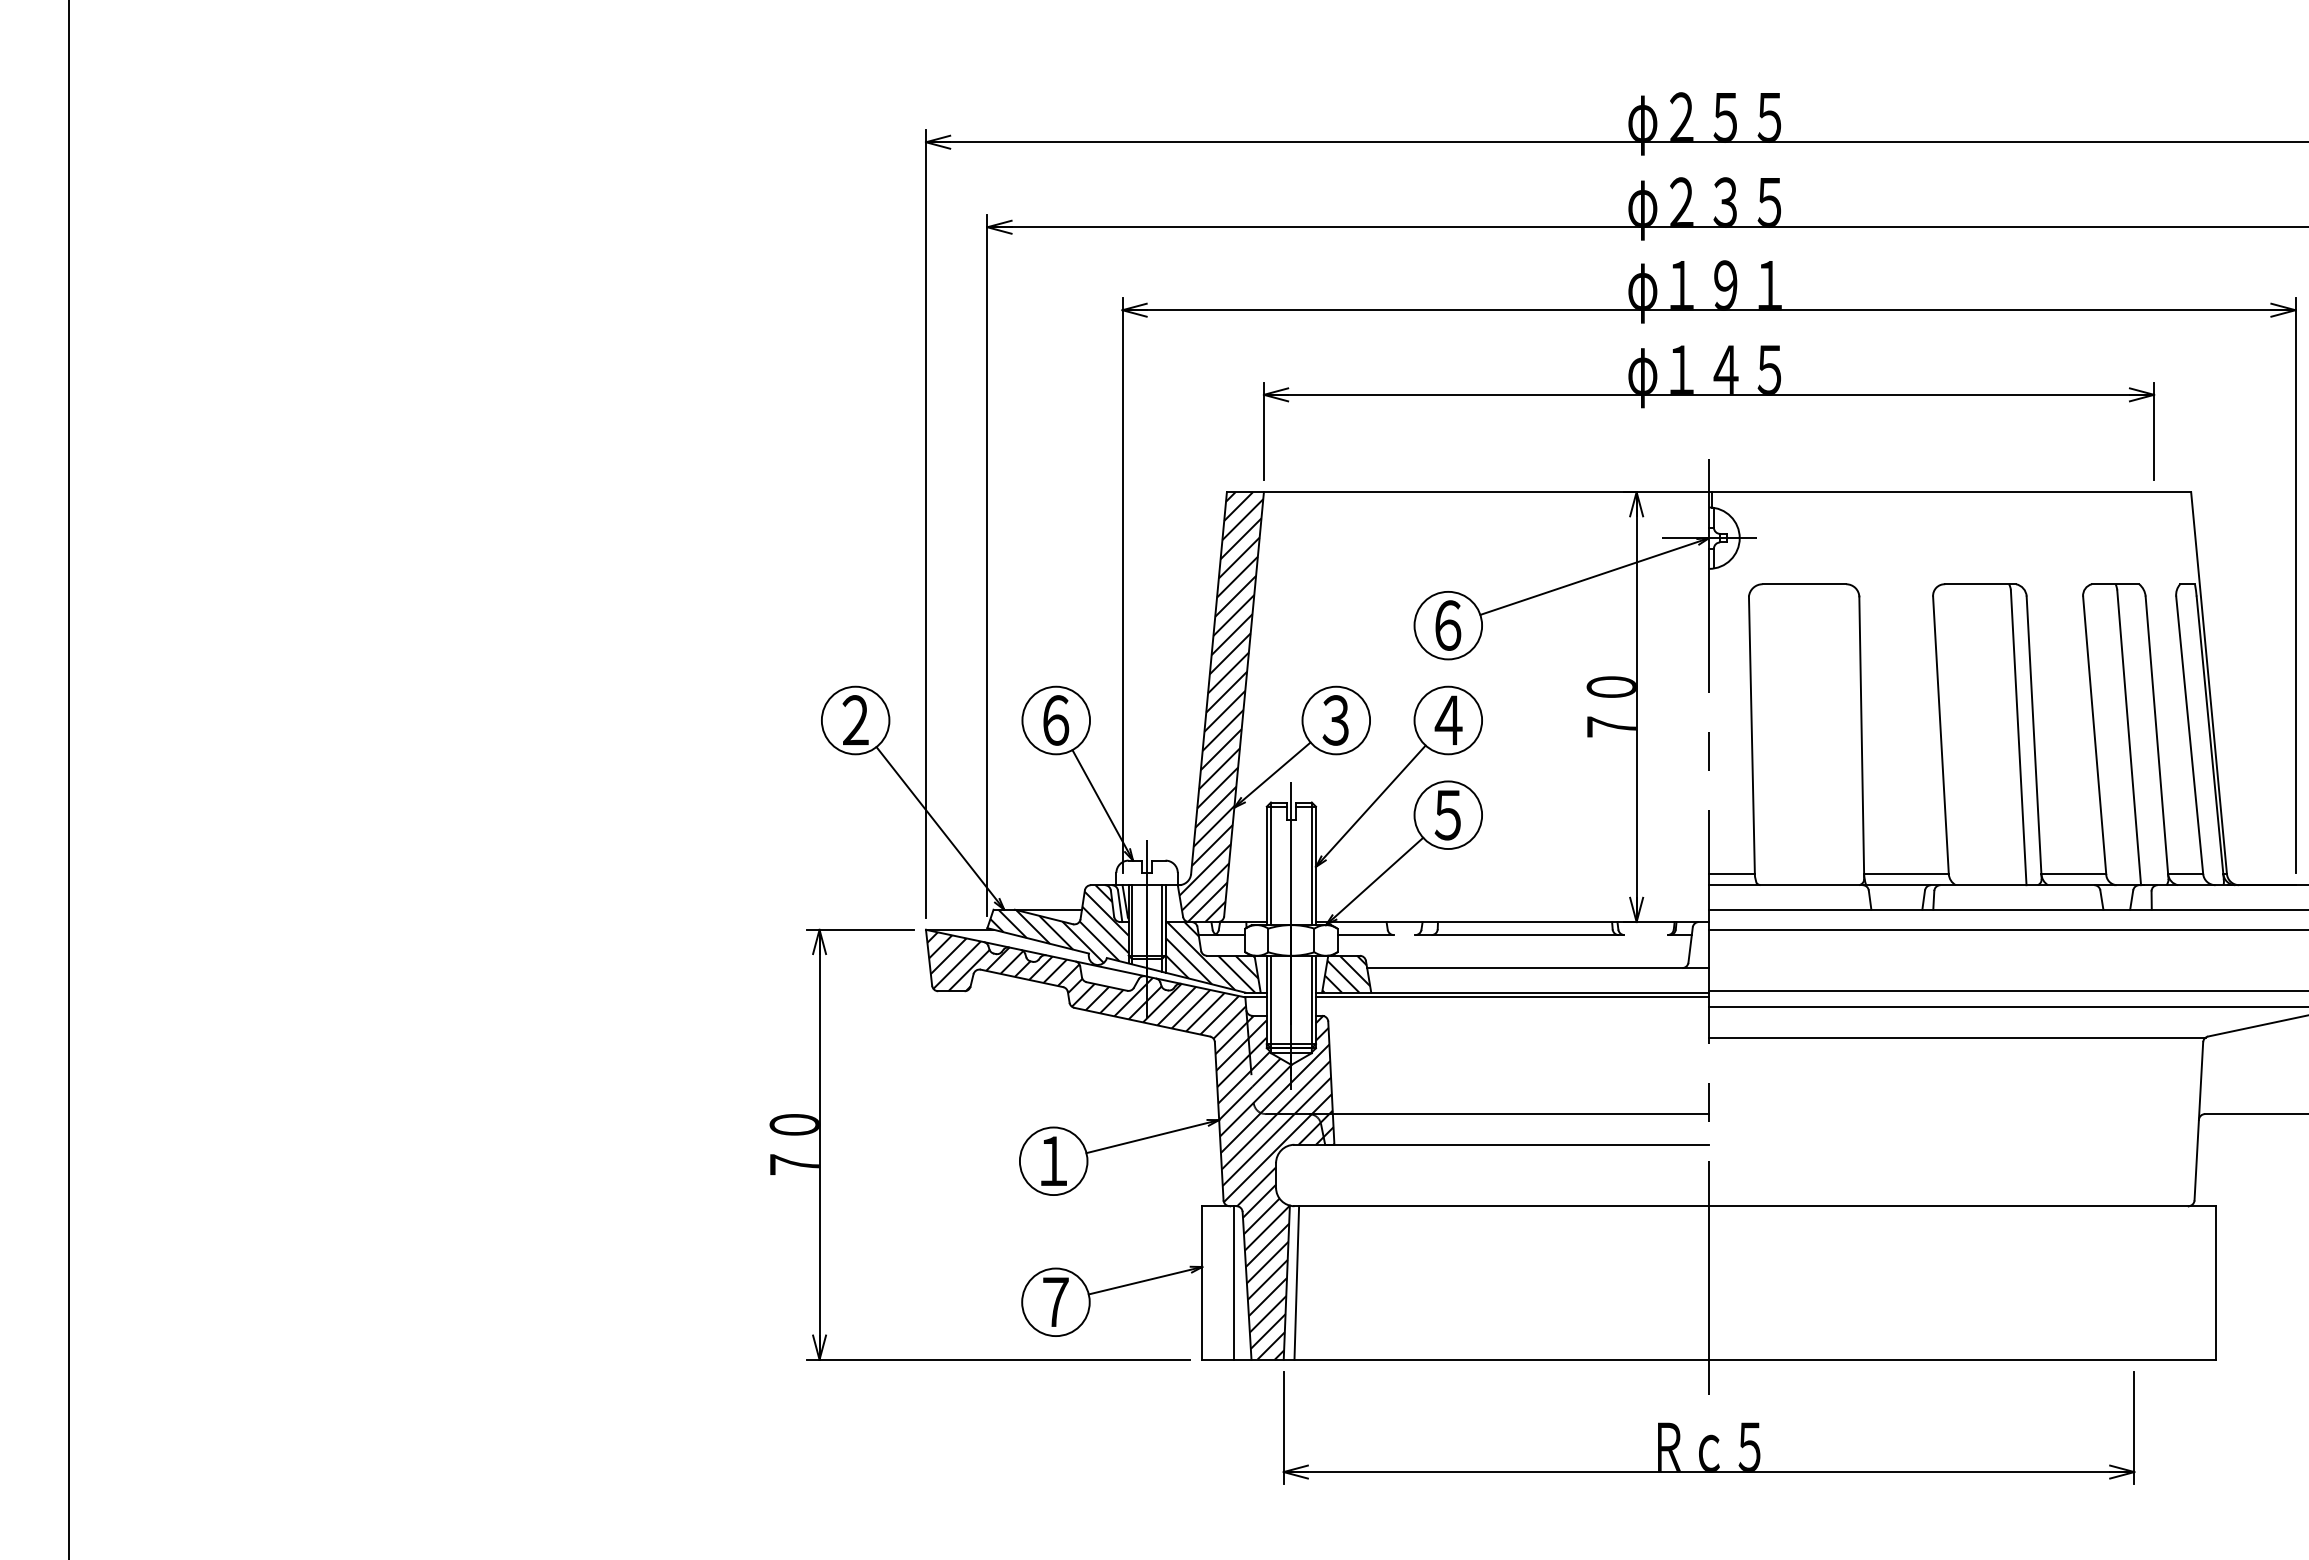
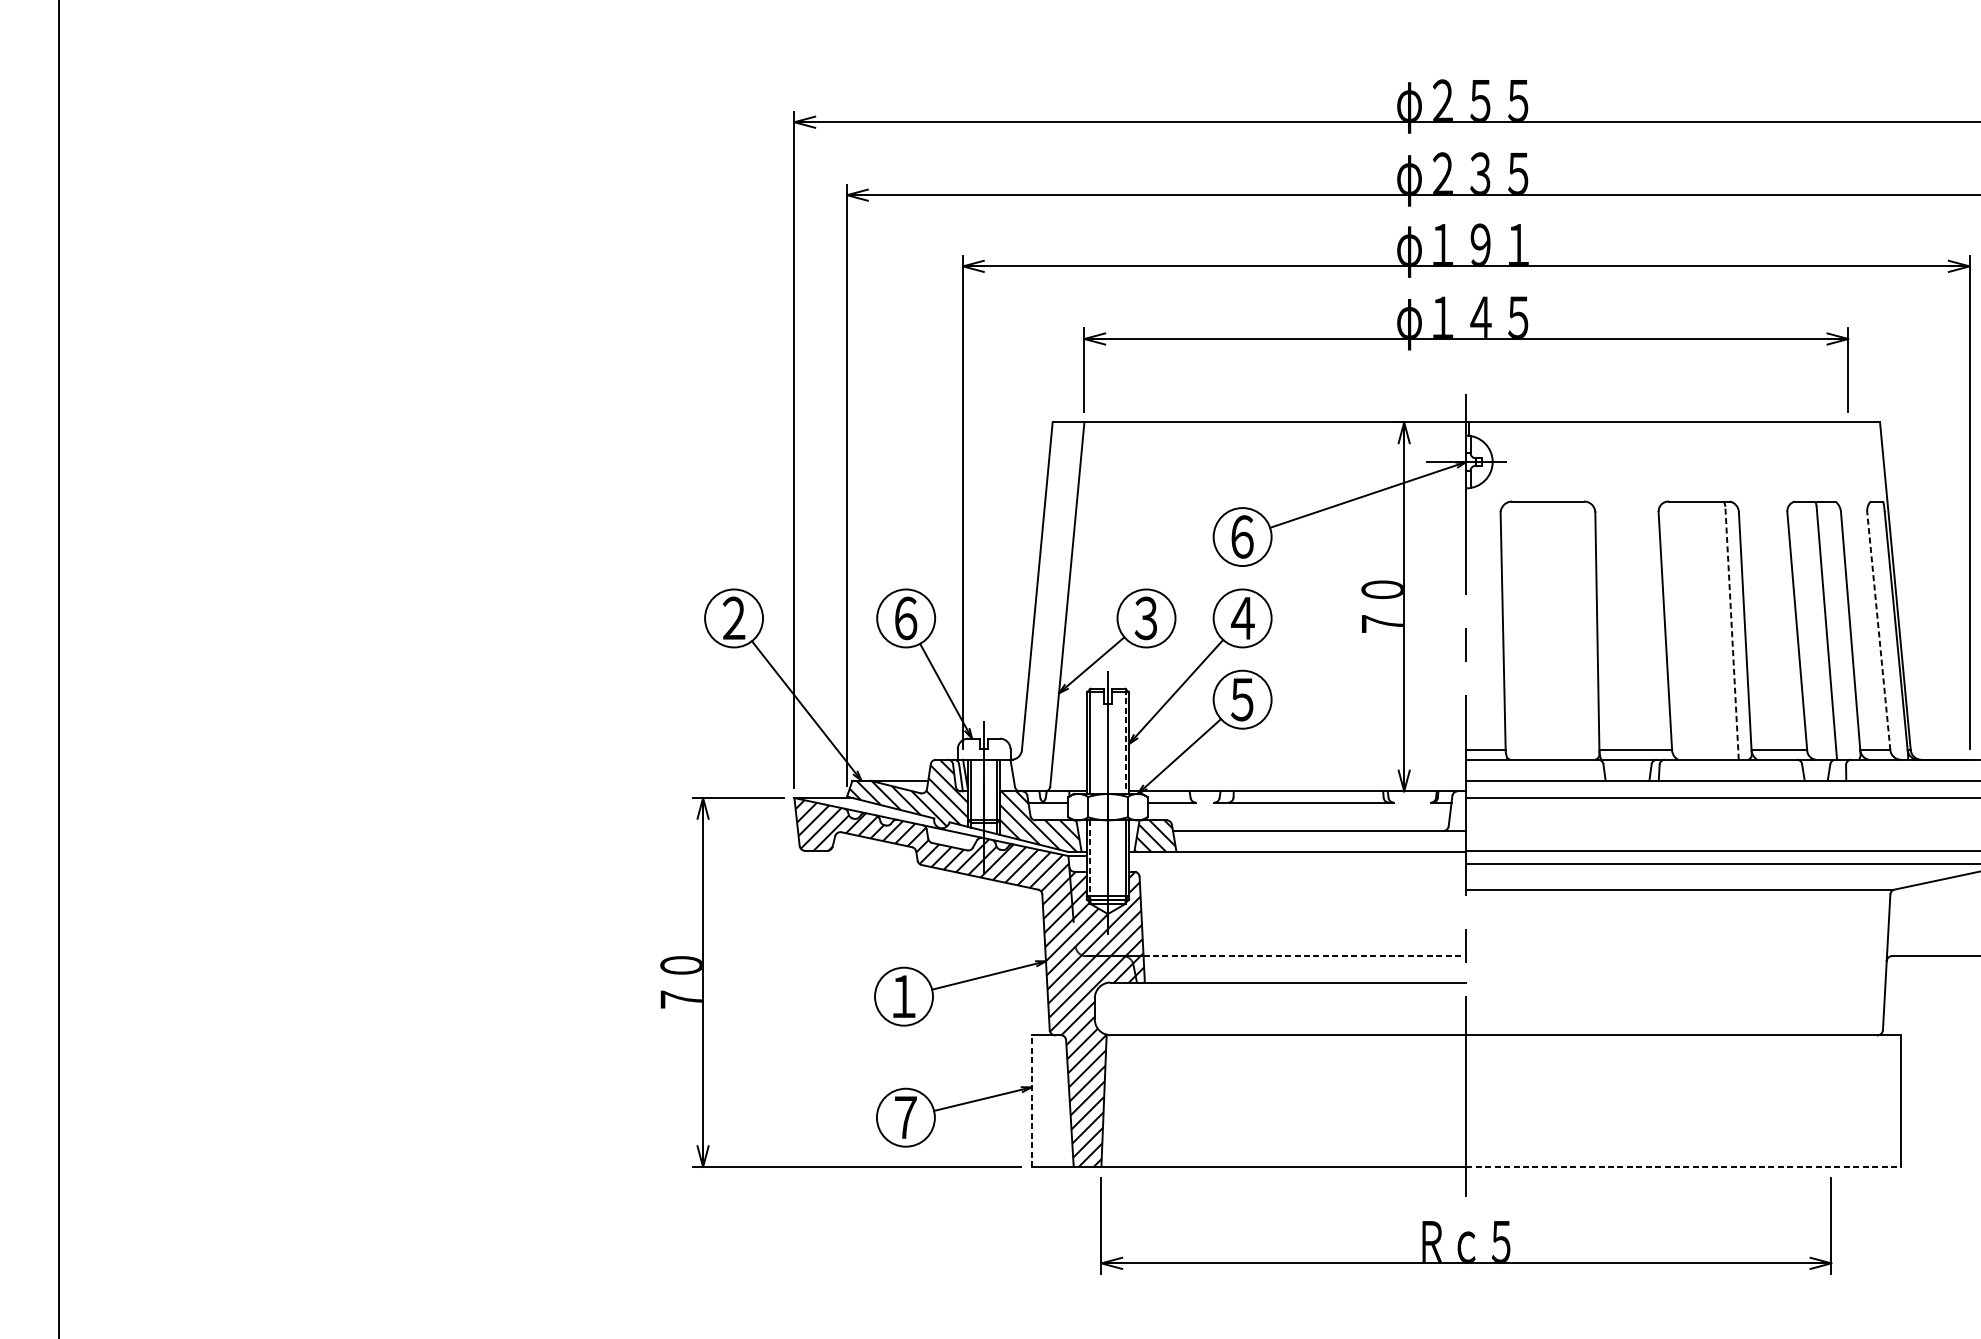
hatch: (1221, 707) -> (1047, 607), removed
line: (2189, 734) -> (1878, 630), solid -> dashed
line: (2018, 737) -> (1731, 633), solid -> dashed
line: (1311, 864) -> (1125, 742), solid -> dashed
line: (1512, 997) -> (1297, 856), removed
line: (1271, 1002) -> (1090, 860), solid -> dashed
line: (1521, 1114) -> (1305, 956), solid -> dashed
line: (1202, 1282) -> (1031, 1100), solid -> dashed
line: (1233, 1282) -> (1058, 1100), removed
line: (1296, 1282) -> (1112, 1100), removed
line: (1962, 1359) -> (1683, 1166), solid -> dashed

